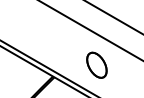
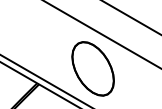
part: (96, 65) -> (92, 69), size x1.67

